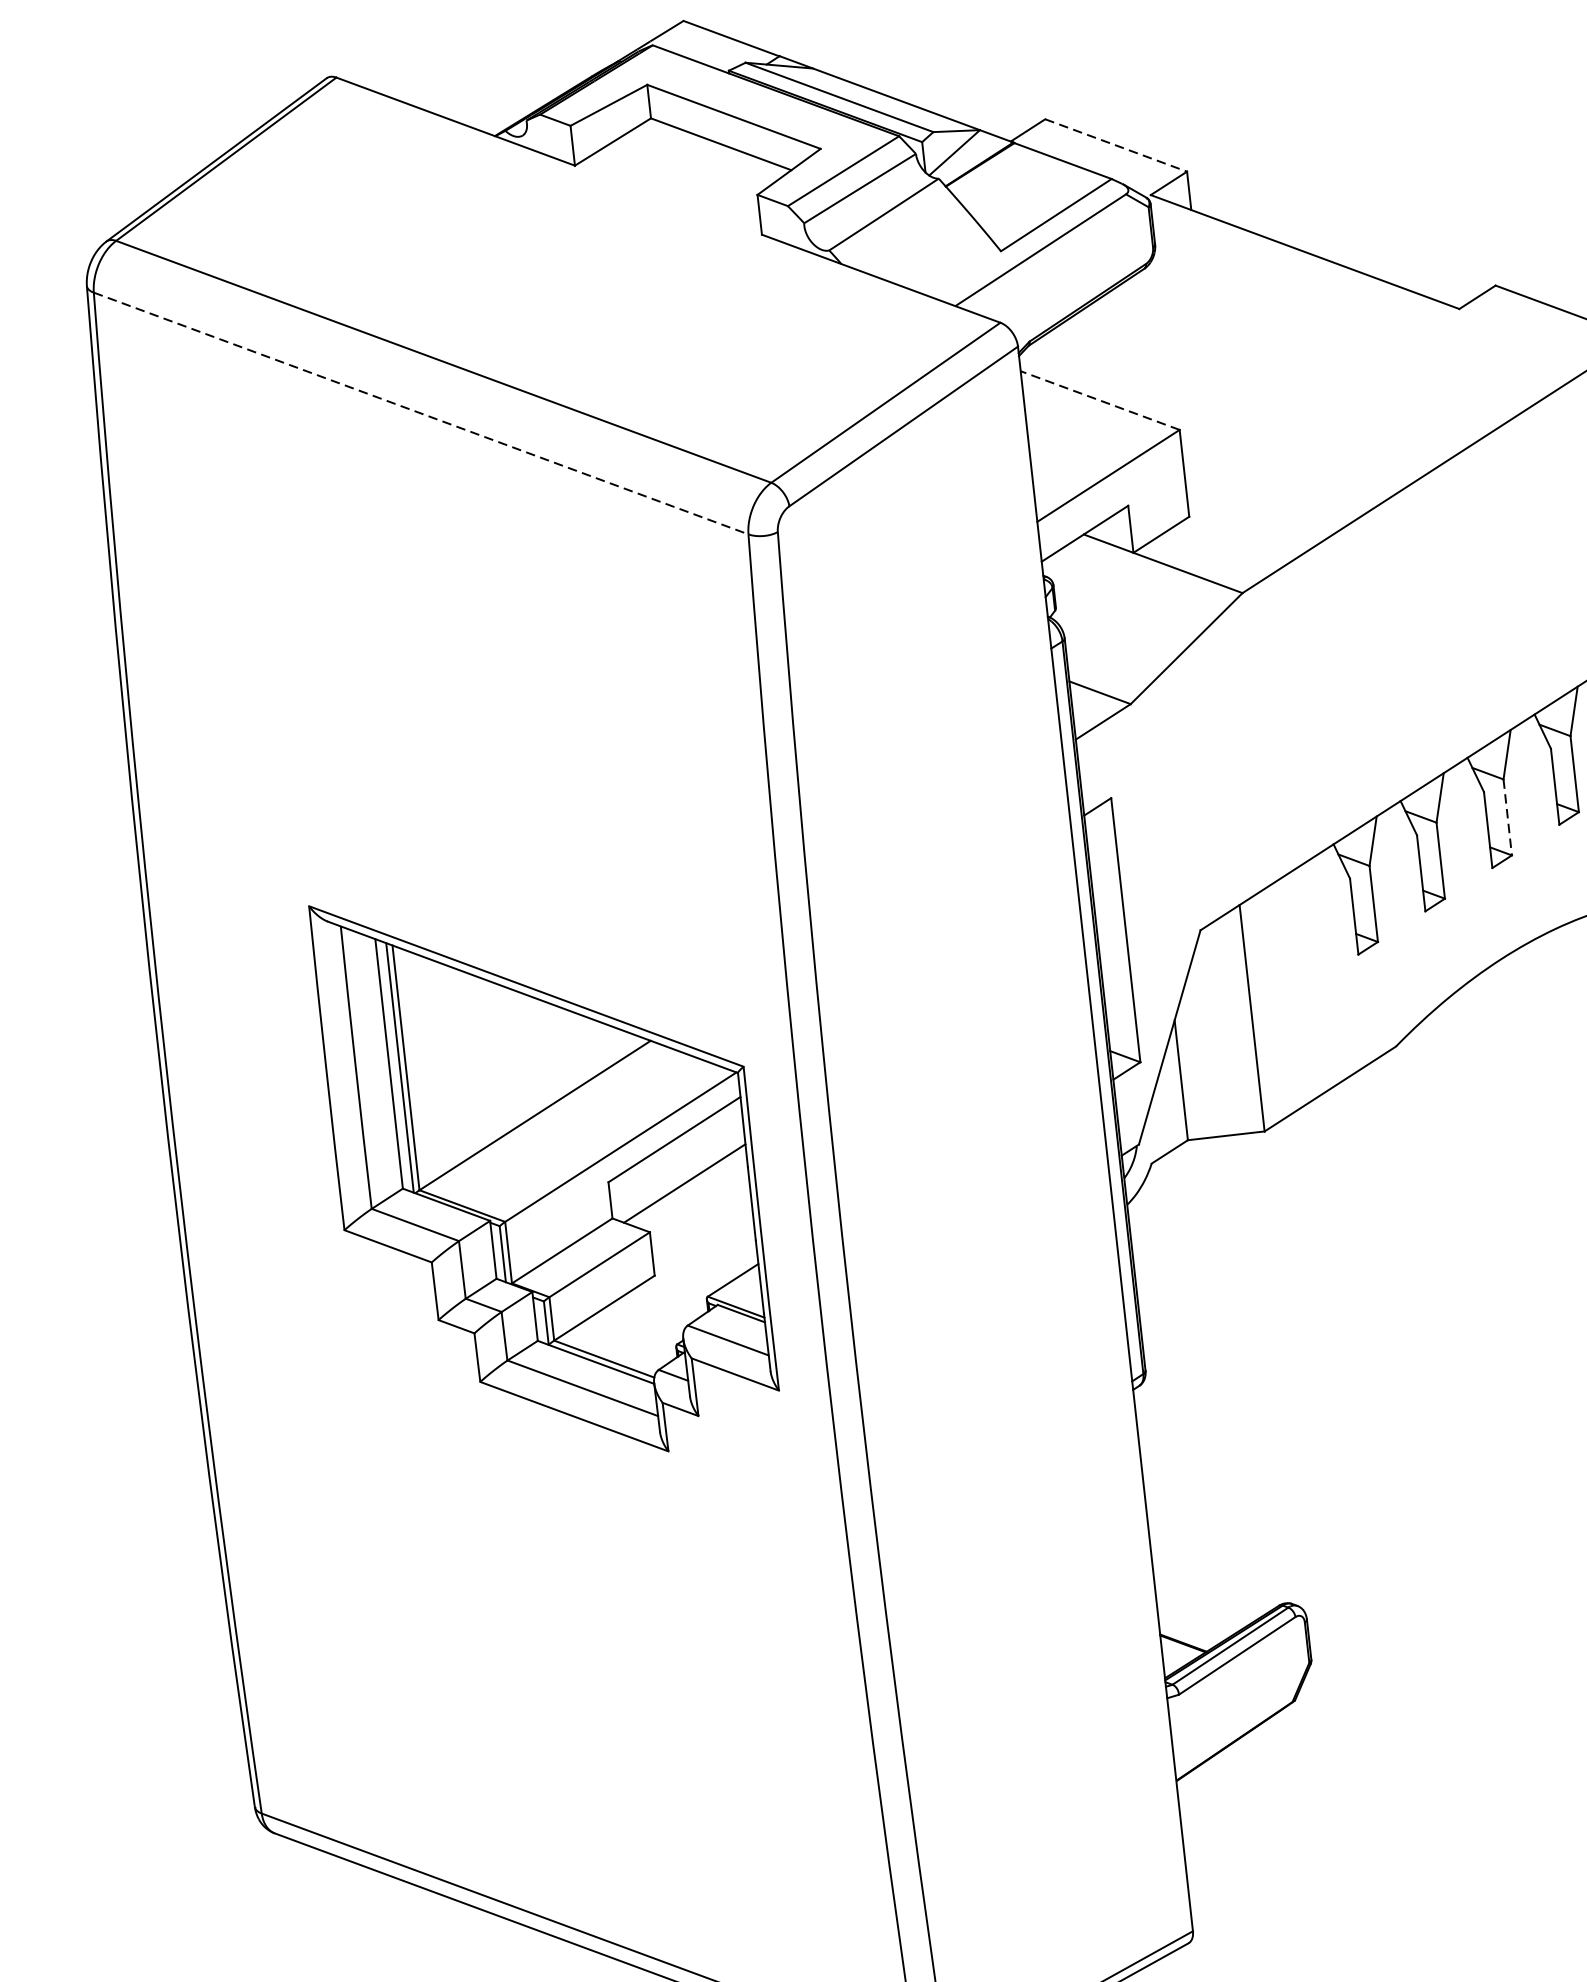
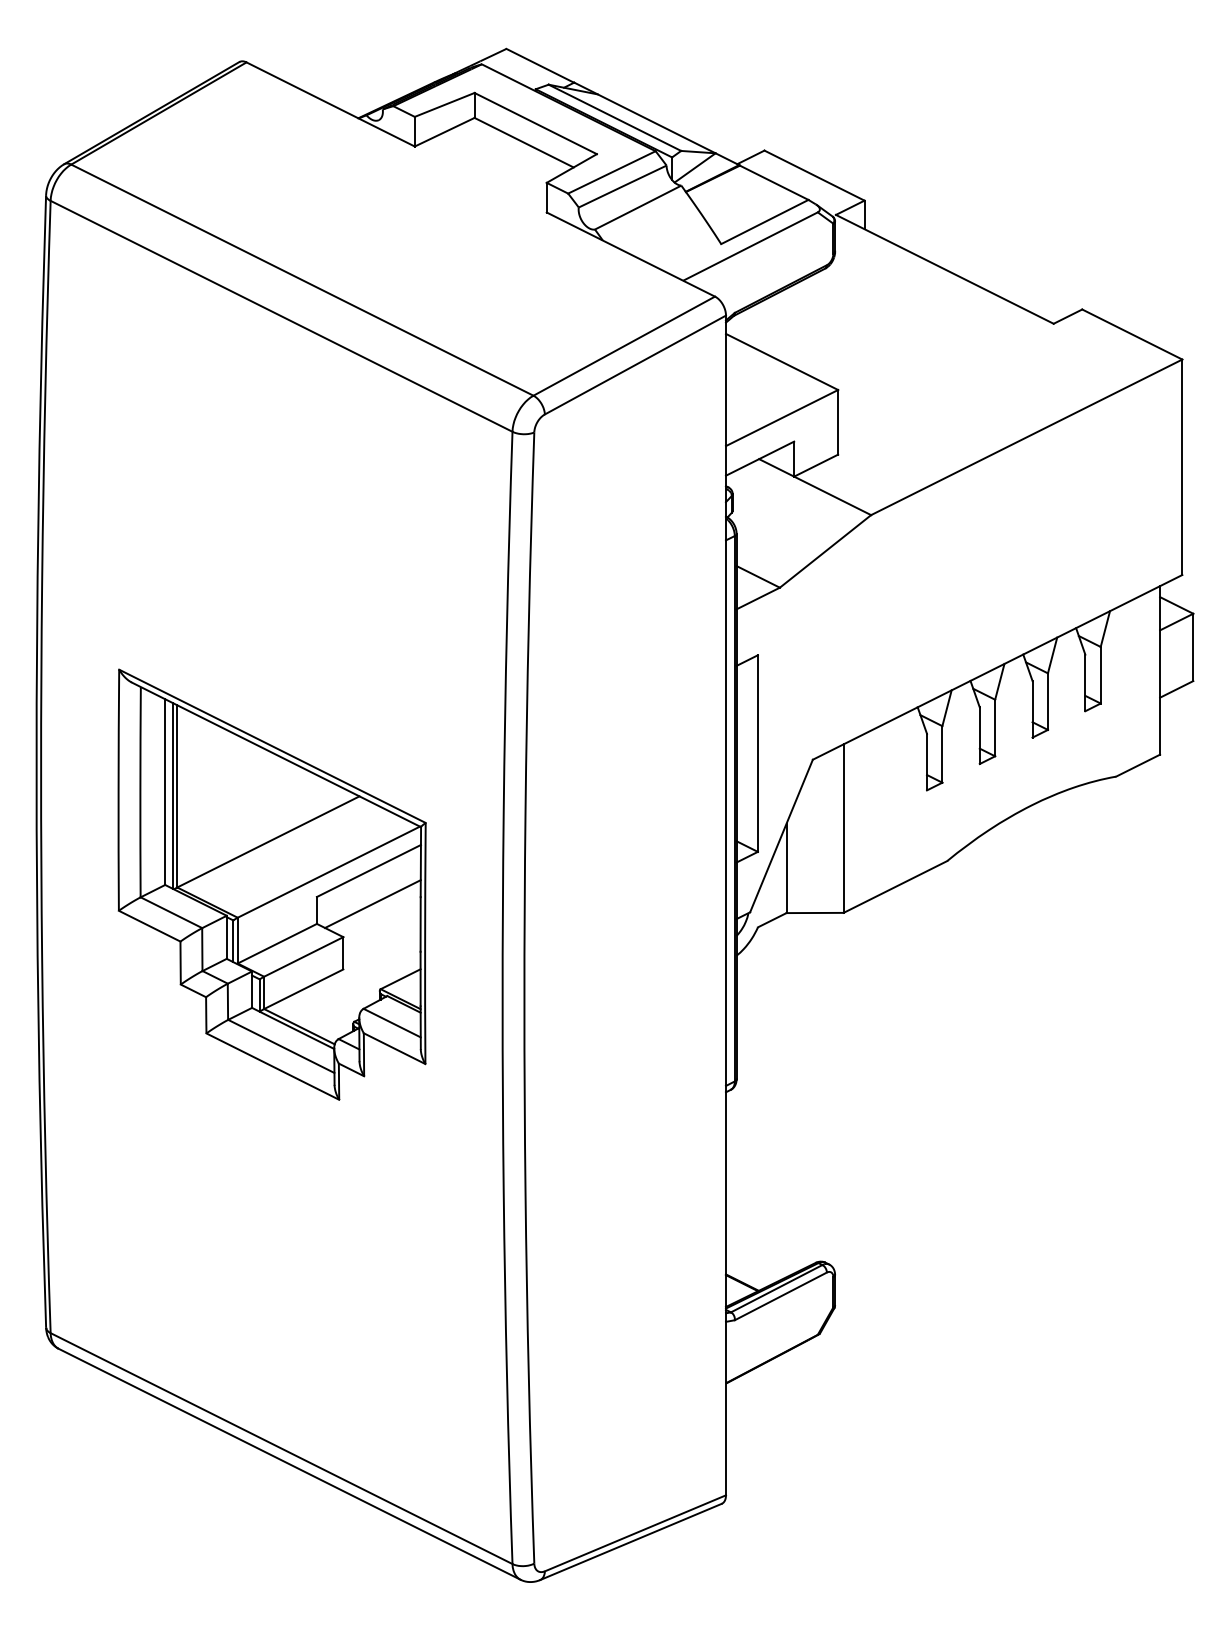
line: (1116, 145) -> (814, 175), dashed -> solid
line: (1100, 399) -> (782, 361), dashed -> solid
line: (422, 413) -> (282, 316), dashed -> solid
line: (1507, 818) -> (1047, 702), dashed -> solid
part: (545, 1172) -> (271, 884), moved

